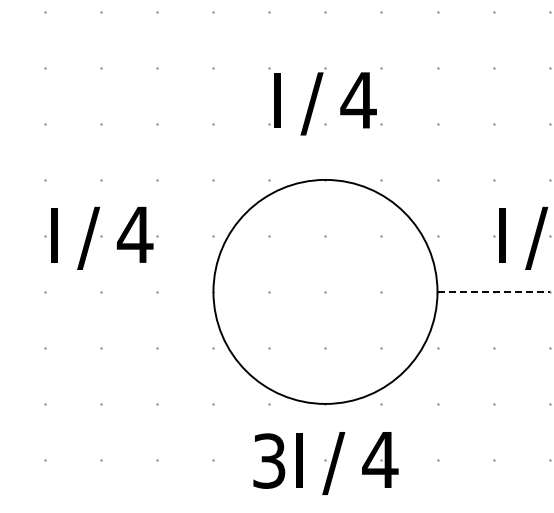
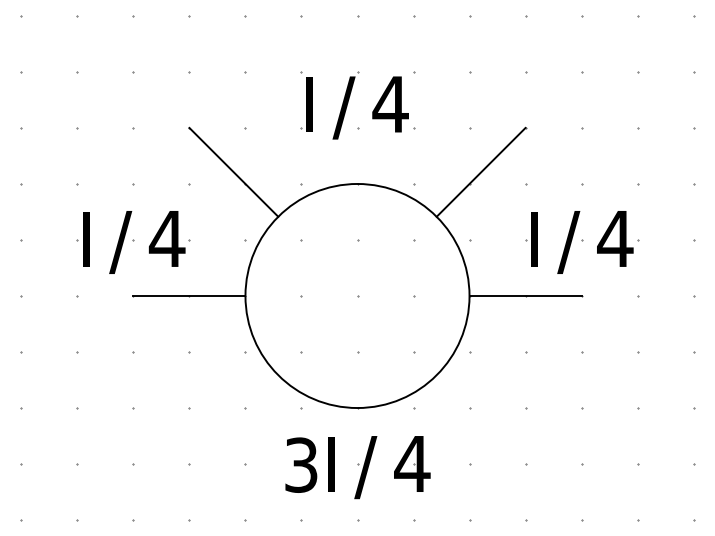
line: (201, 167) -> (233, 171), added
line: (448, 167) -> (480, 171), added
line: (157, 292) -> (189, 296), added
line: (494, 292) -> (526, 296), dashed -> solid

